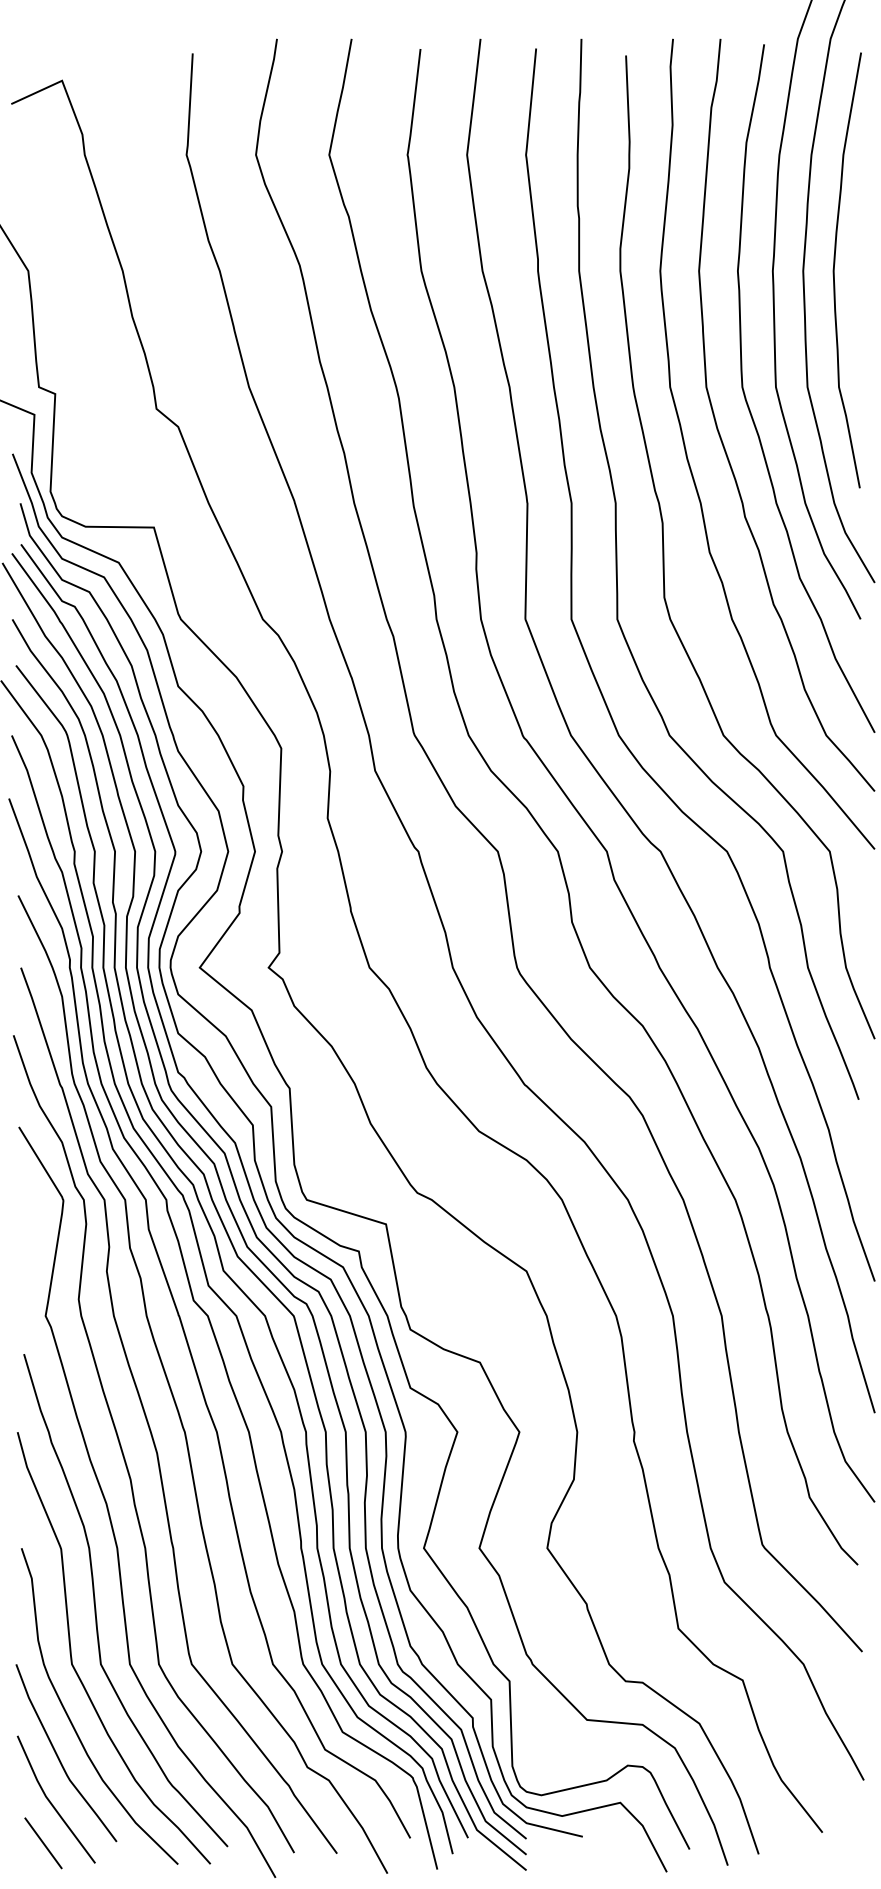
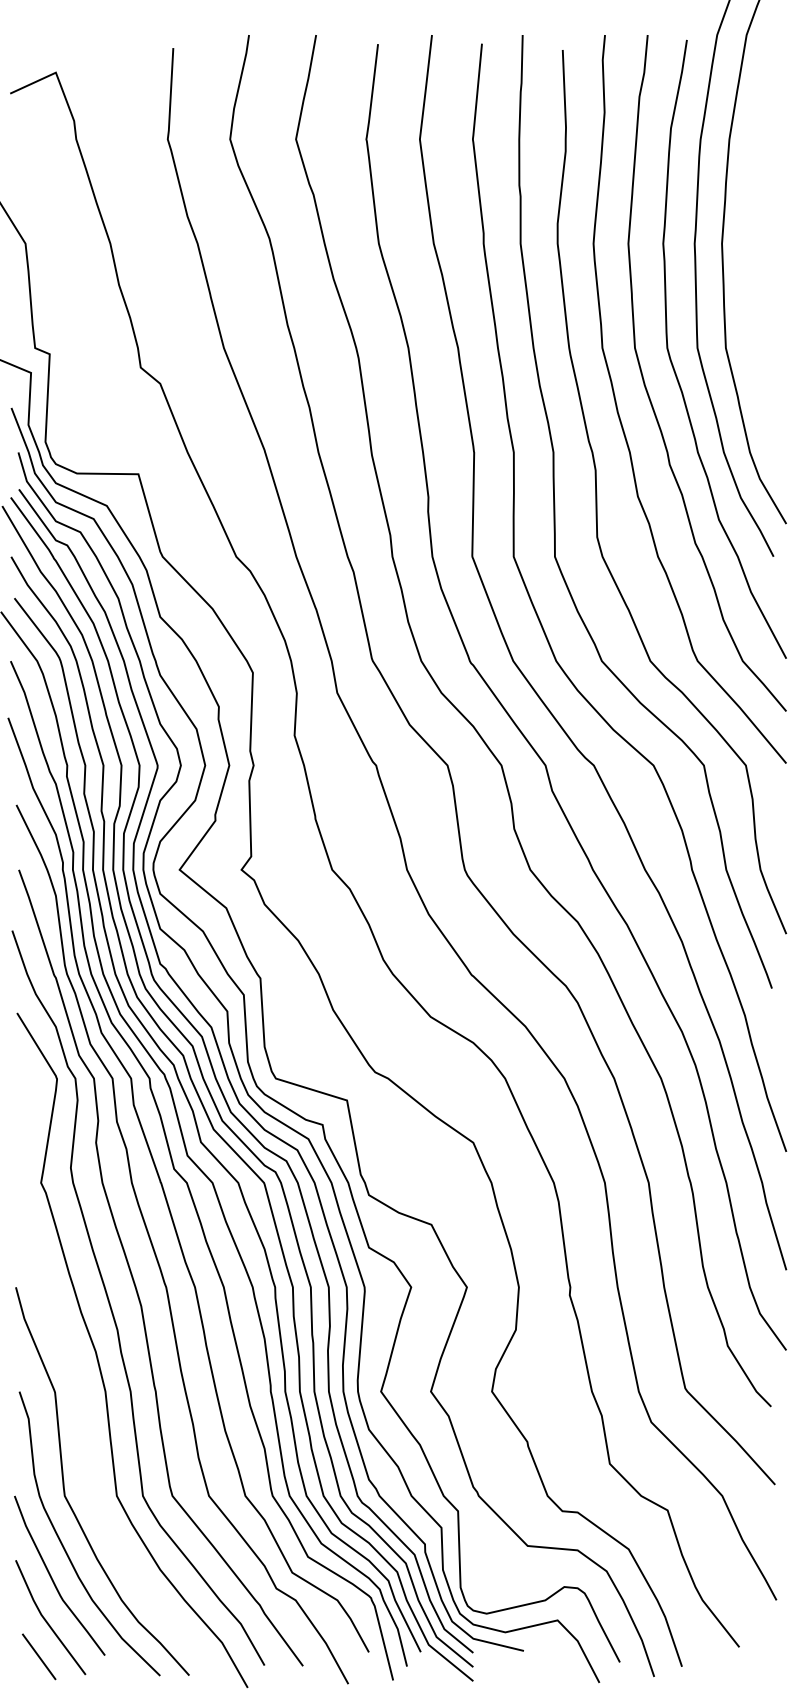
curve: (834, 270) -> (750, 243), removed
curve: (95, 1600) -> (85, 1438), removed

